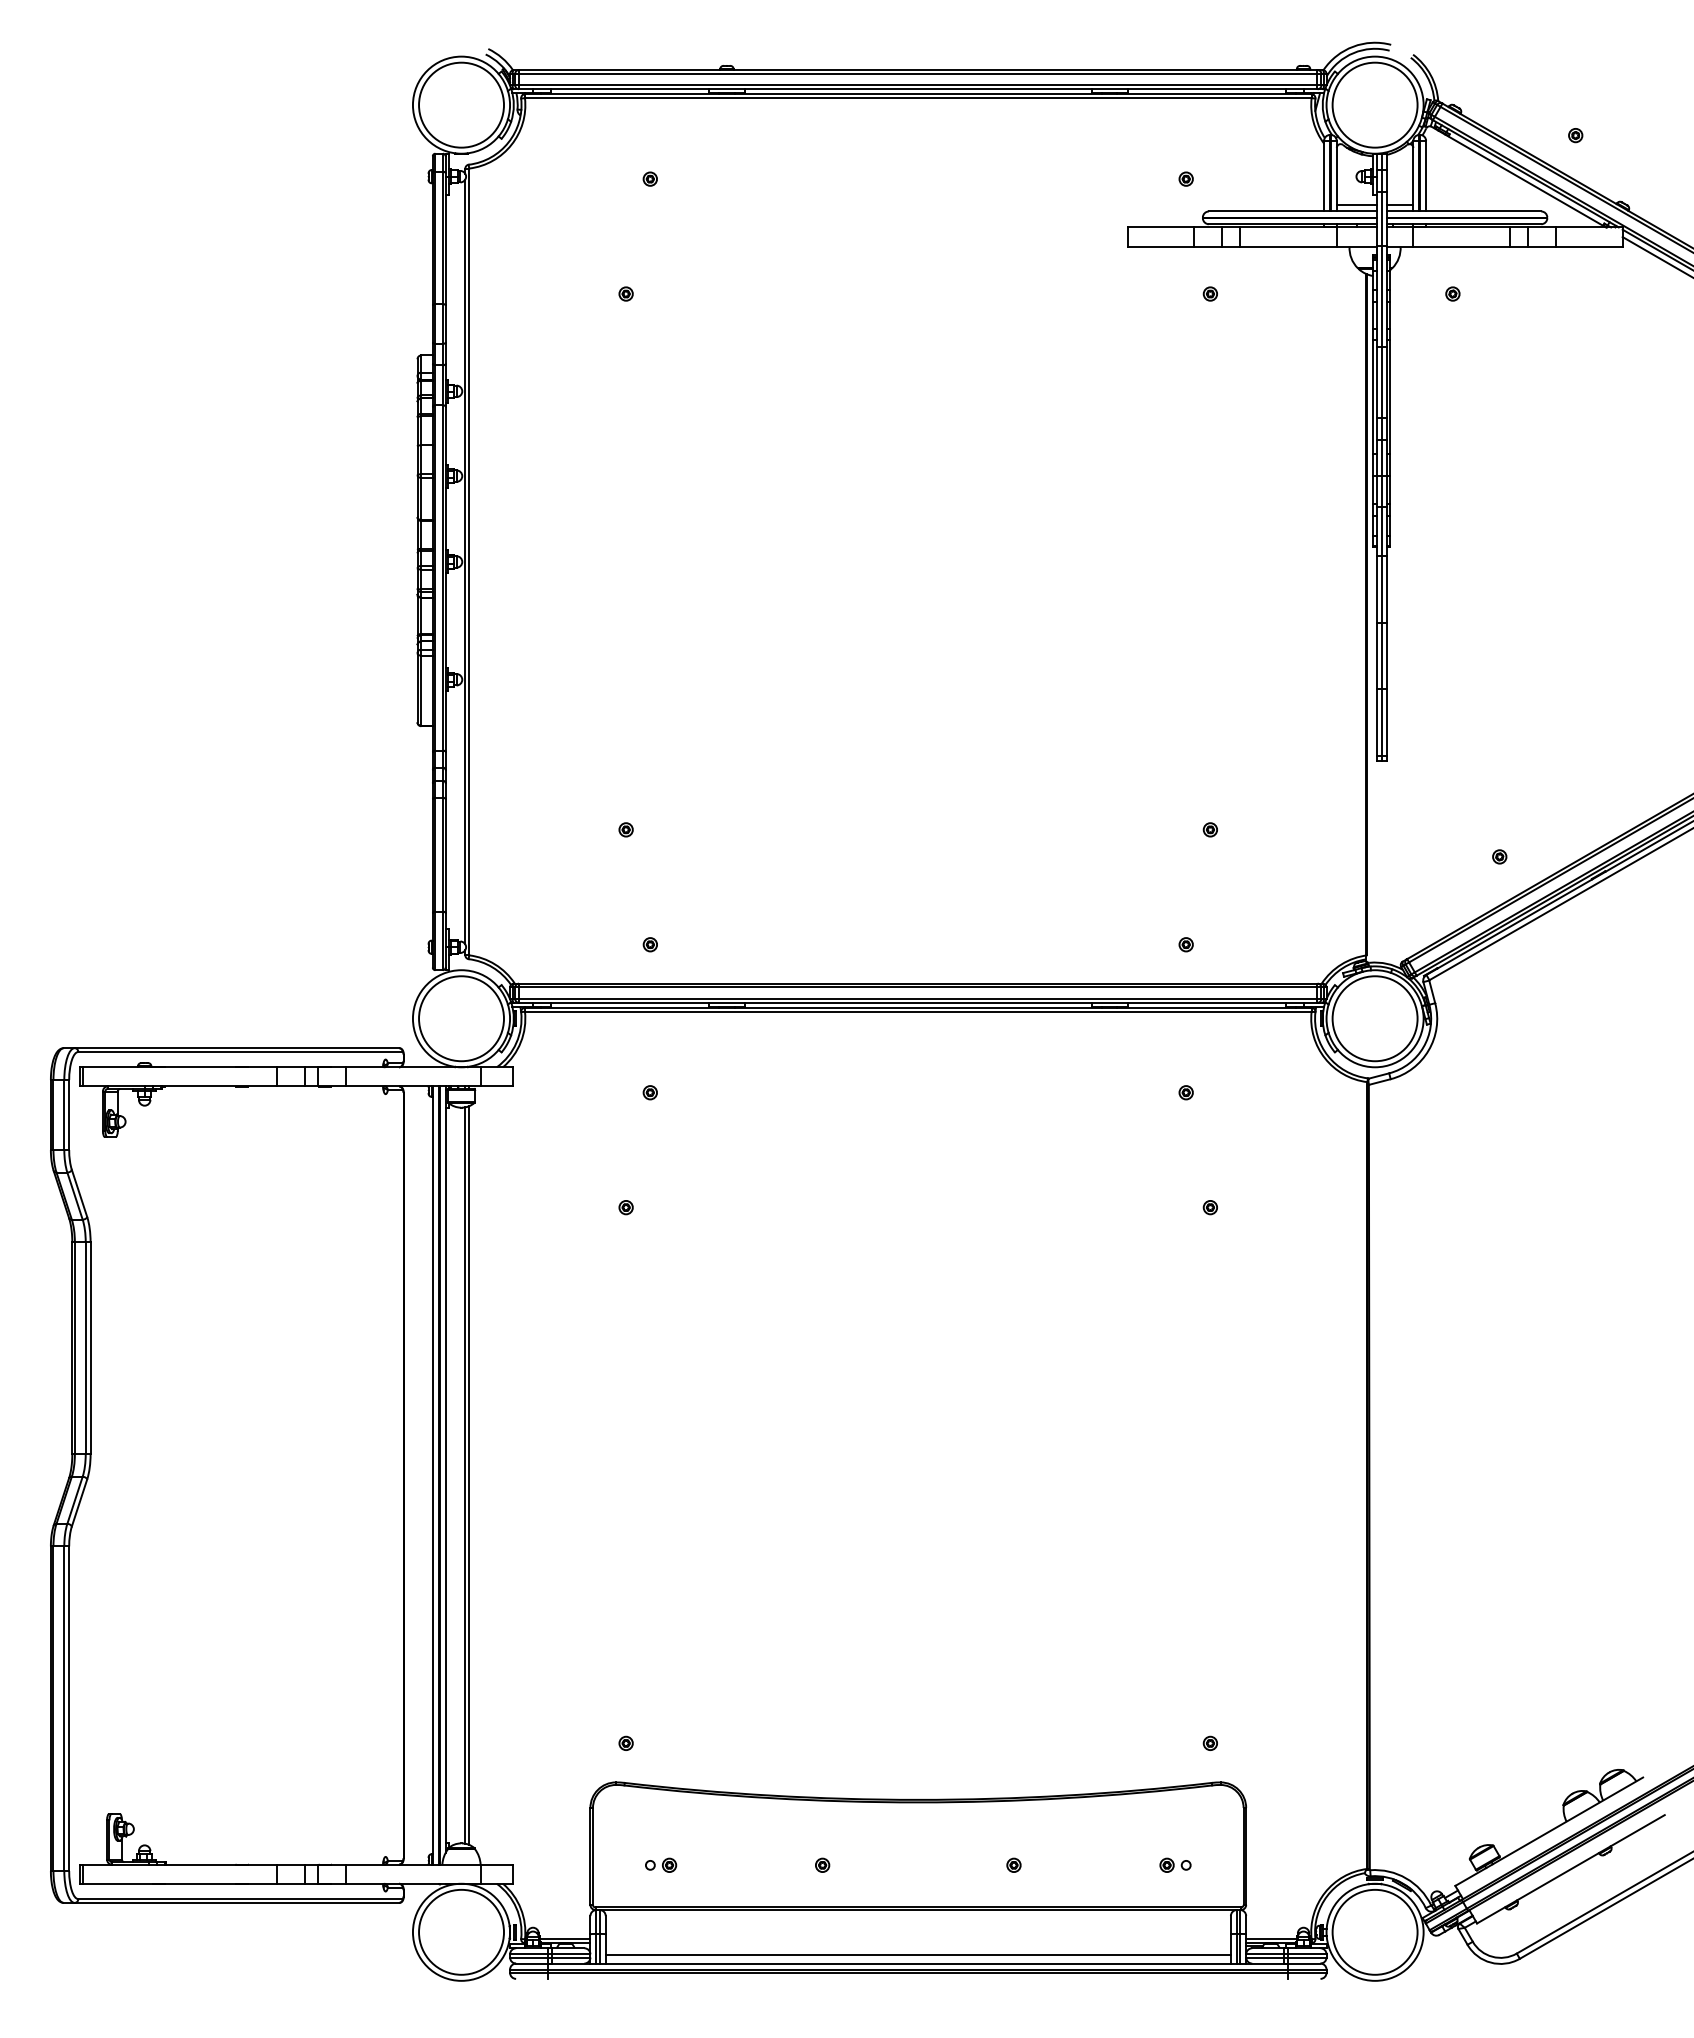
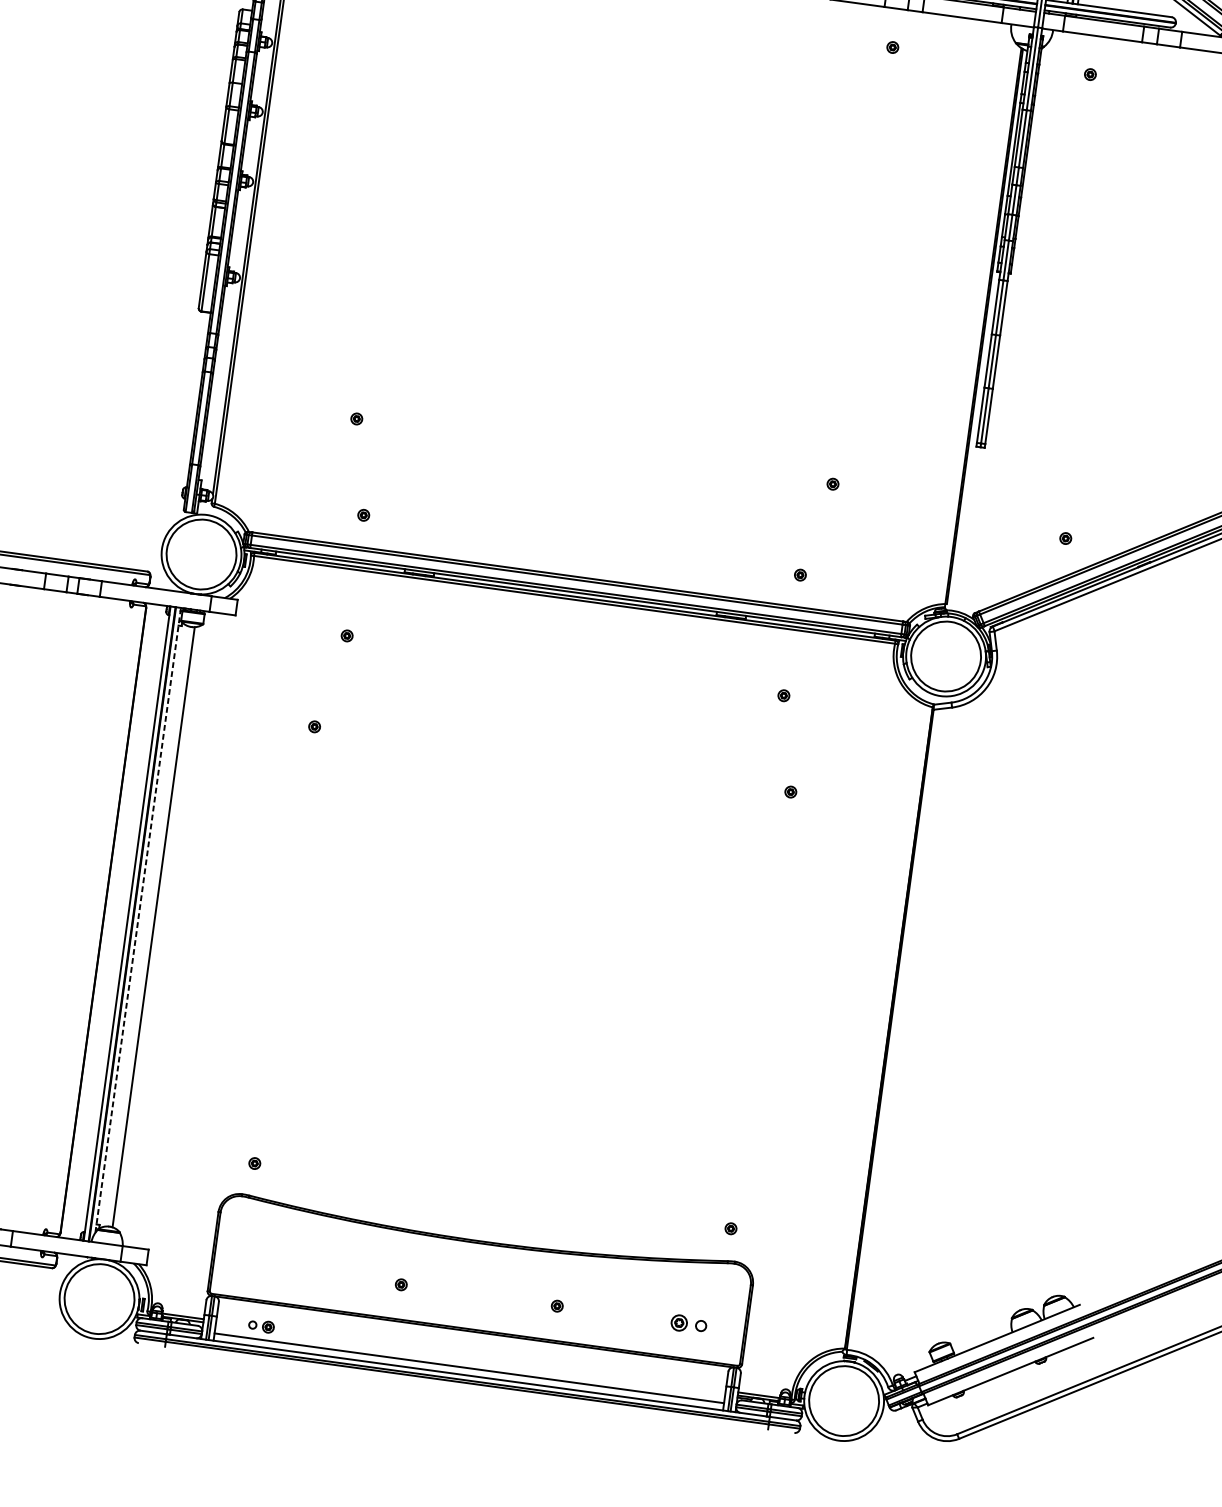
line: (445, 1469) -> (138, 920), solid -> dashed
line: (469, 1475) -> (157, 927), removed
part: (661, 1864) -> (261, 1325), moved
part: (1175, 1864) -> (689, 1323), size x1.4

